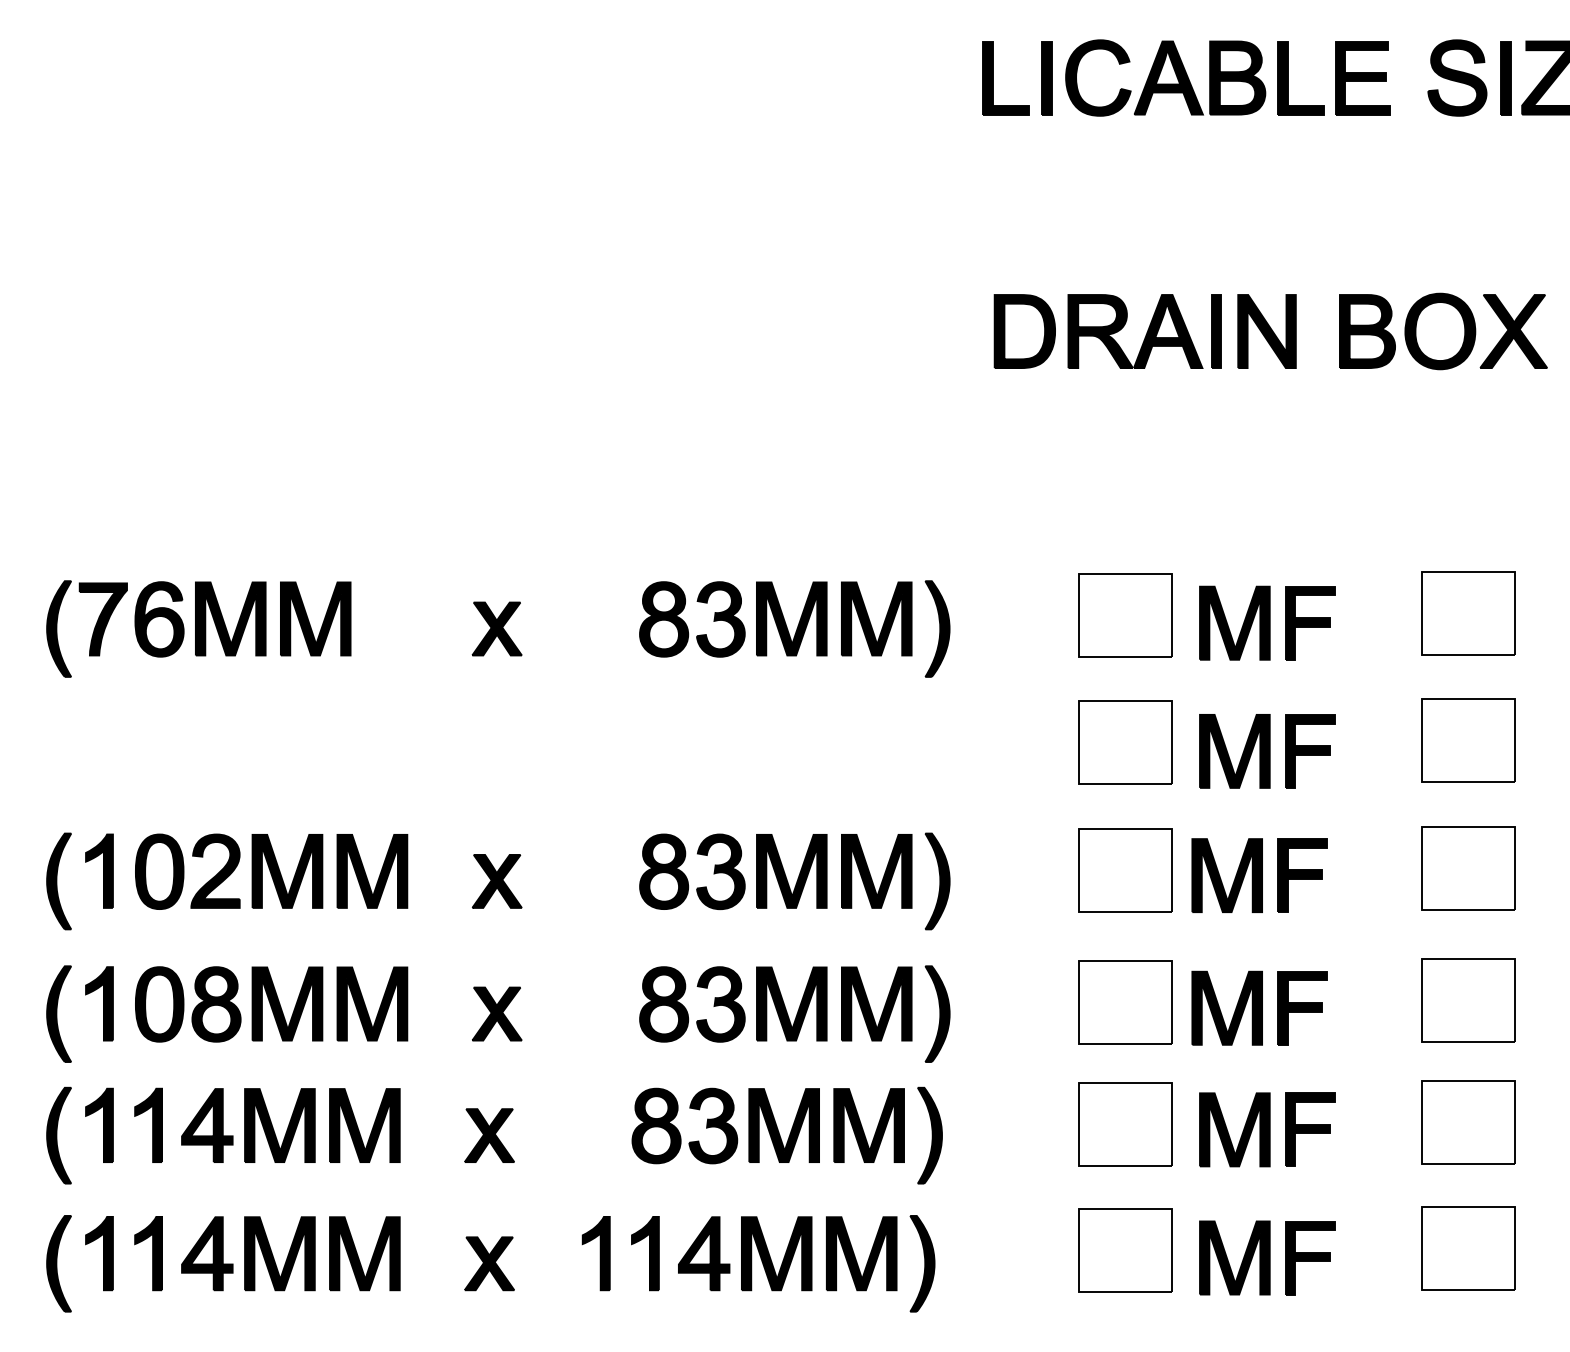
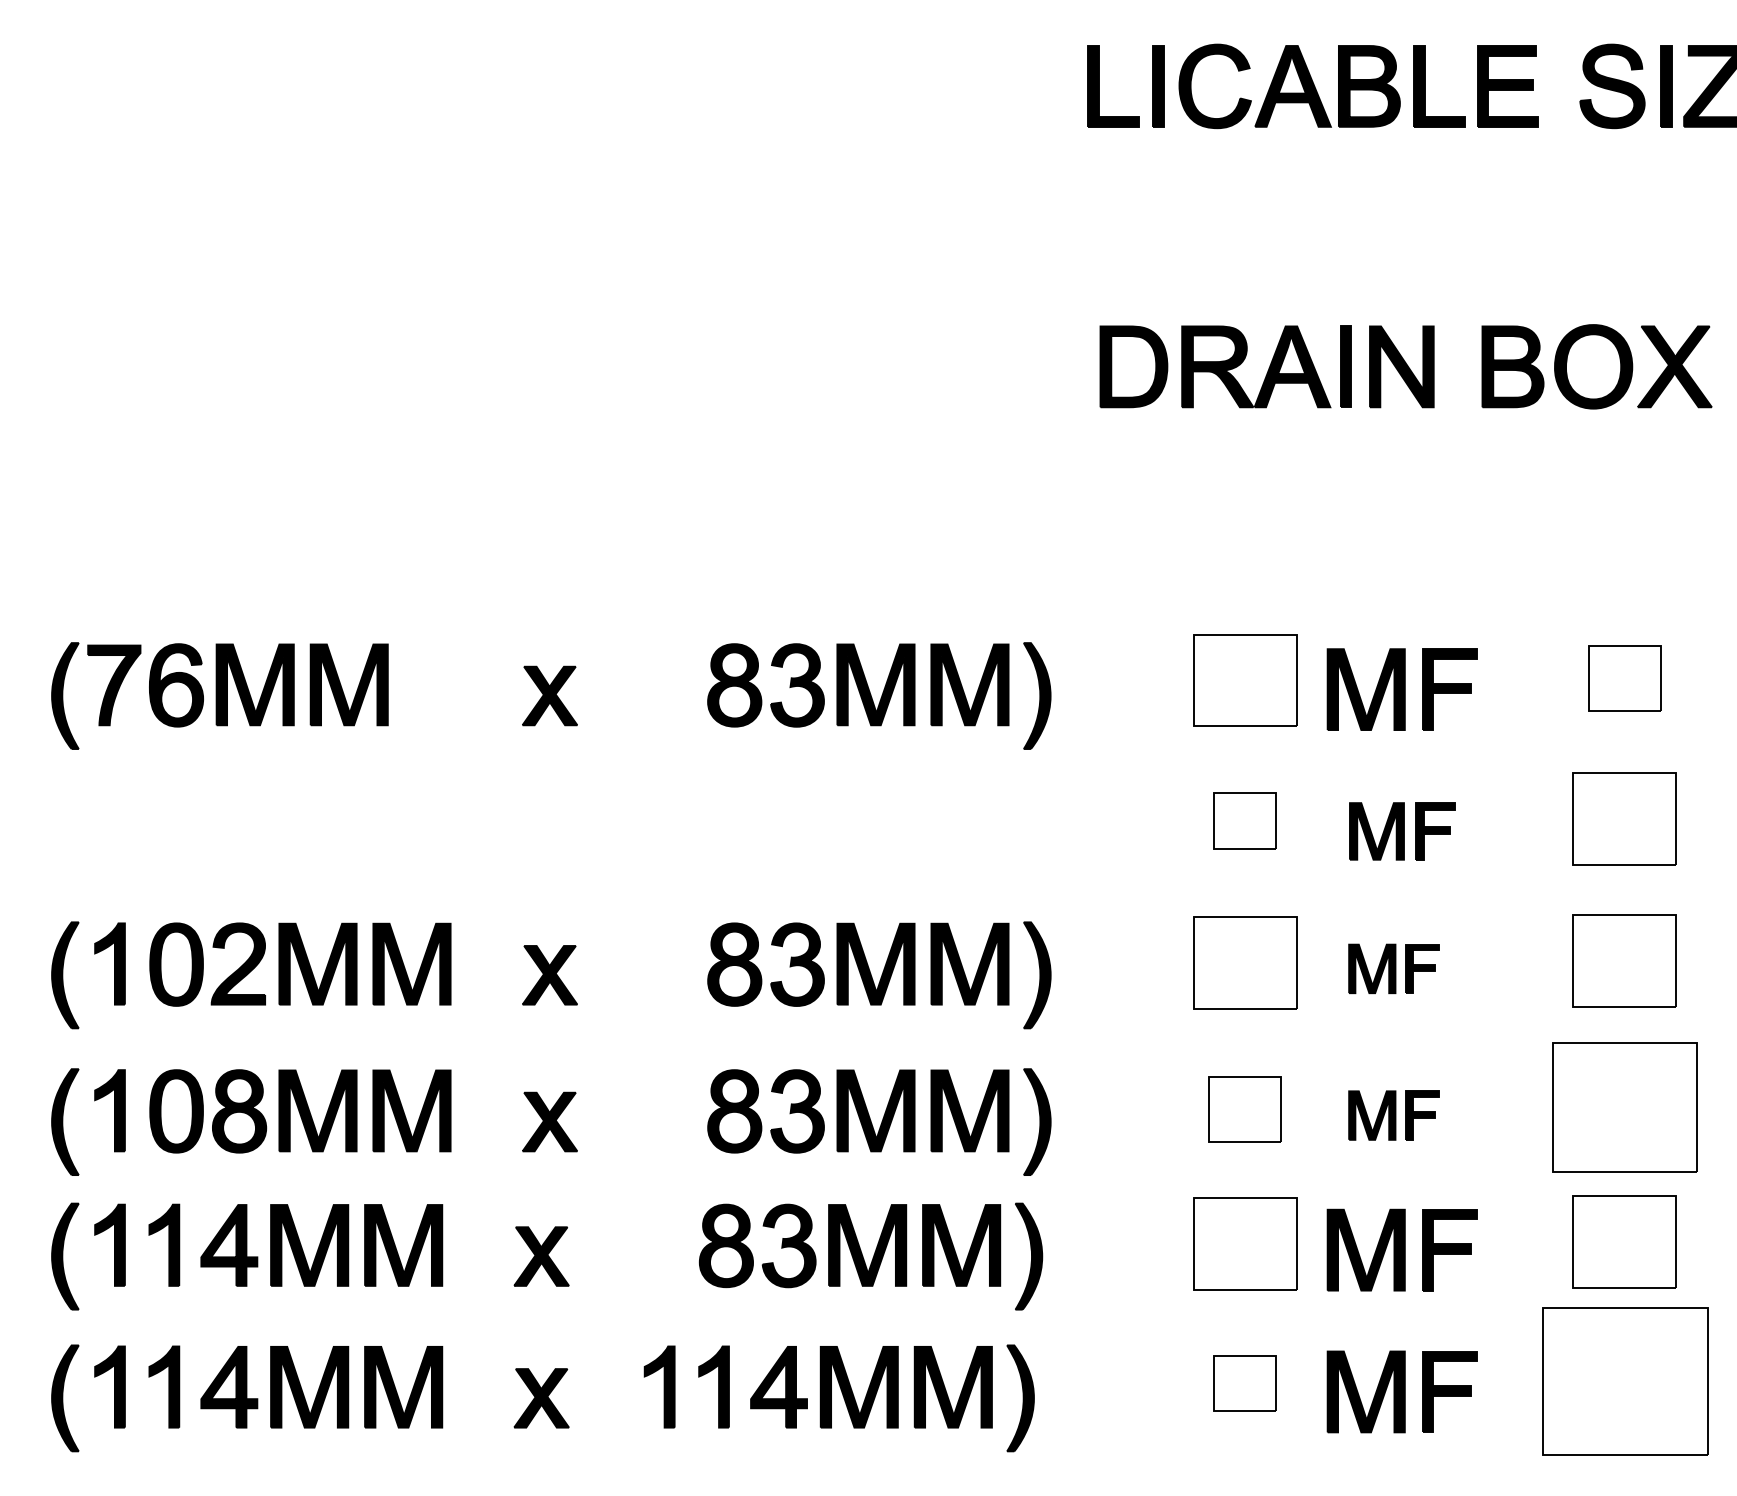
part: (1468, 613) -> (1624, 678), size x0.7
part: (1125, 741) -> (1245, 820), size x0.6
part: (1266, 751) -> (1401, 831), size x0.7
part: (1259, 875) -> (1393, 968), size x0.6
part: (1468, 1000) -> (1624, 1106), size x1.4
part: (1125, 1002) -> (1245, 1109), size x0.7
part: (1259, 1008) -> (1393, 1115), size x0.6
part: (1468, 1248) -> (1624, 1381), size x1.6
part: (1125, 1250) -> (1245, 1383), size x0.6

